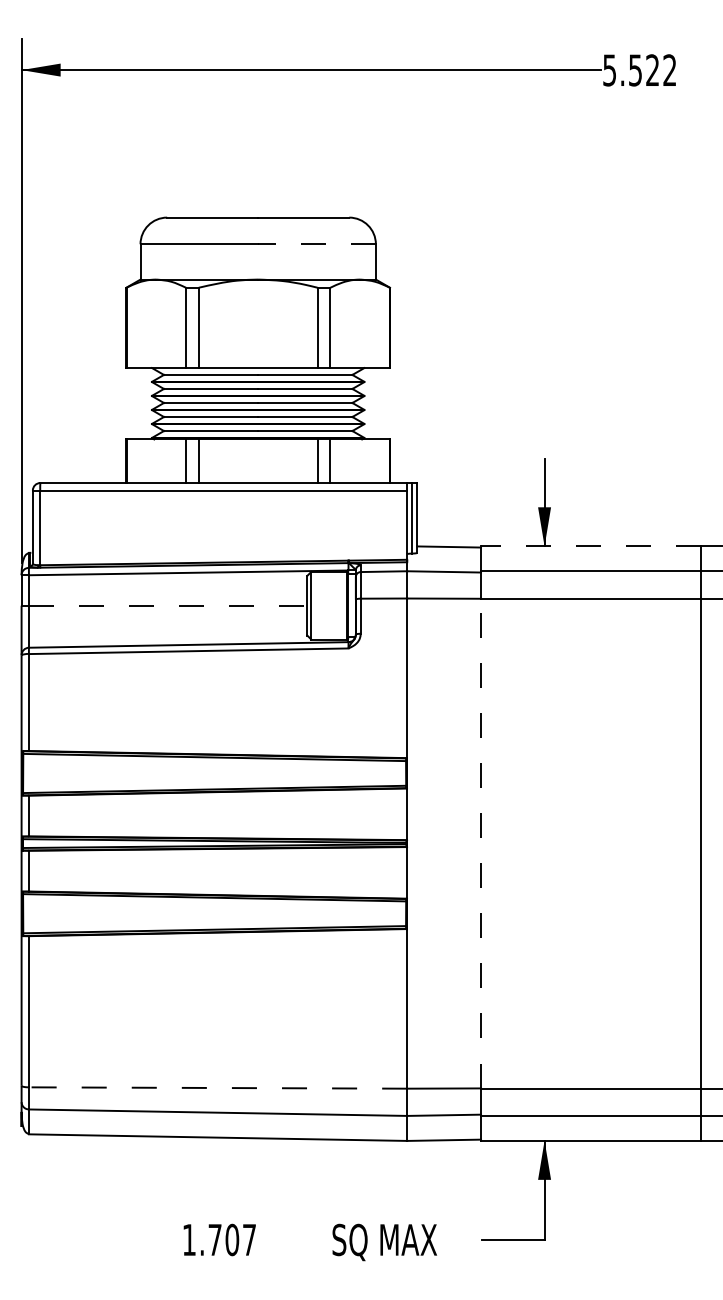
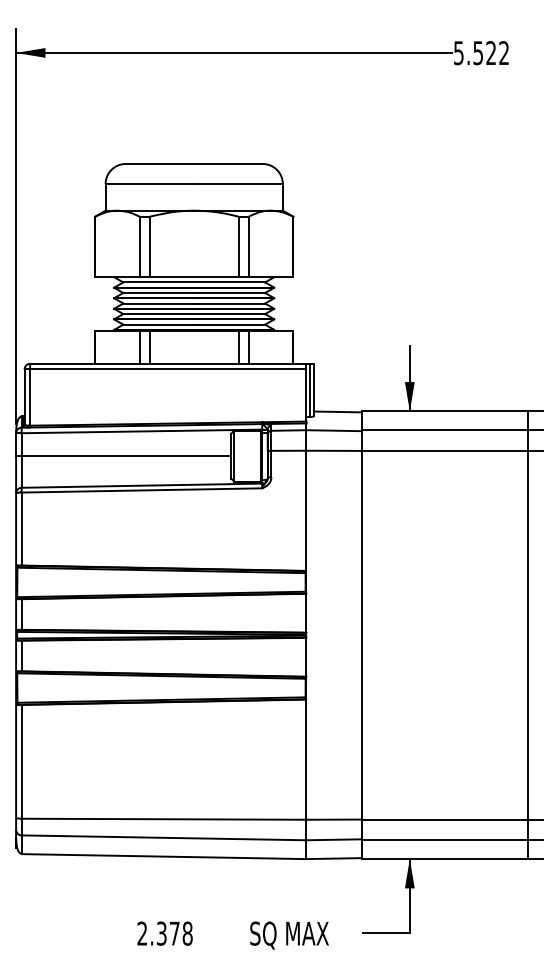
line: (317, 244) -> (238, 184), dashed -> solid
line: (590, 546) -> (444, 411), dashed -> solid
line: (168, 606) -> (126, 456), dashed -> solid
line: (481, 842) -> (362, 634), dashed -> solid
line: (217, 1088) -> (163, 819), dashed -> solid
text: (218, 1239) -> (164, 933), 1.707 -> 2.378

